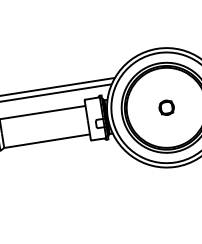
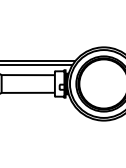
part: (165, 107) -> (103, 83), removed

